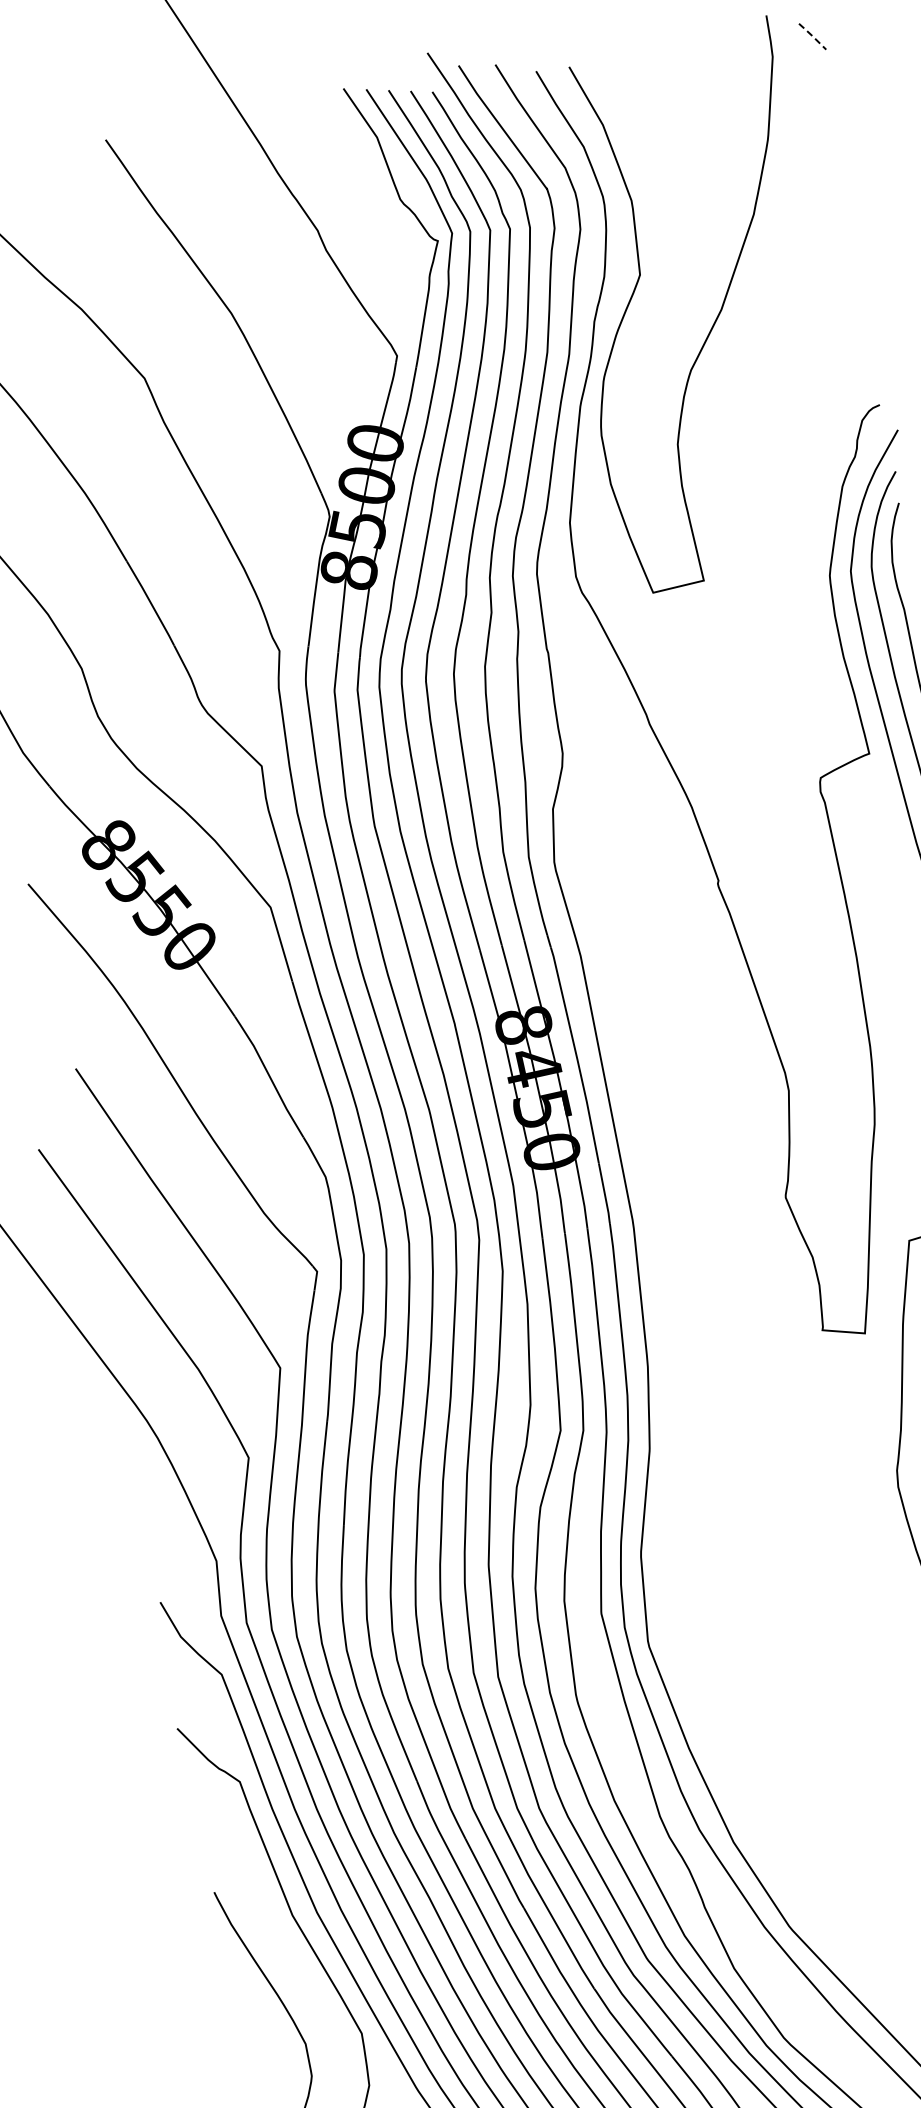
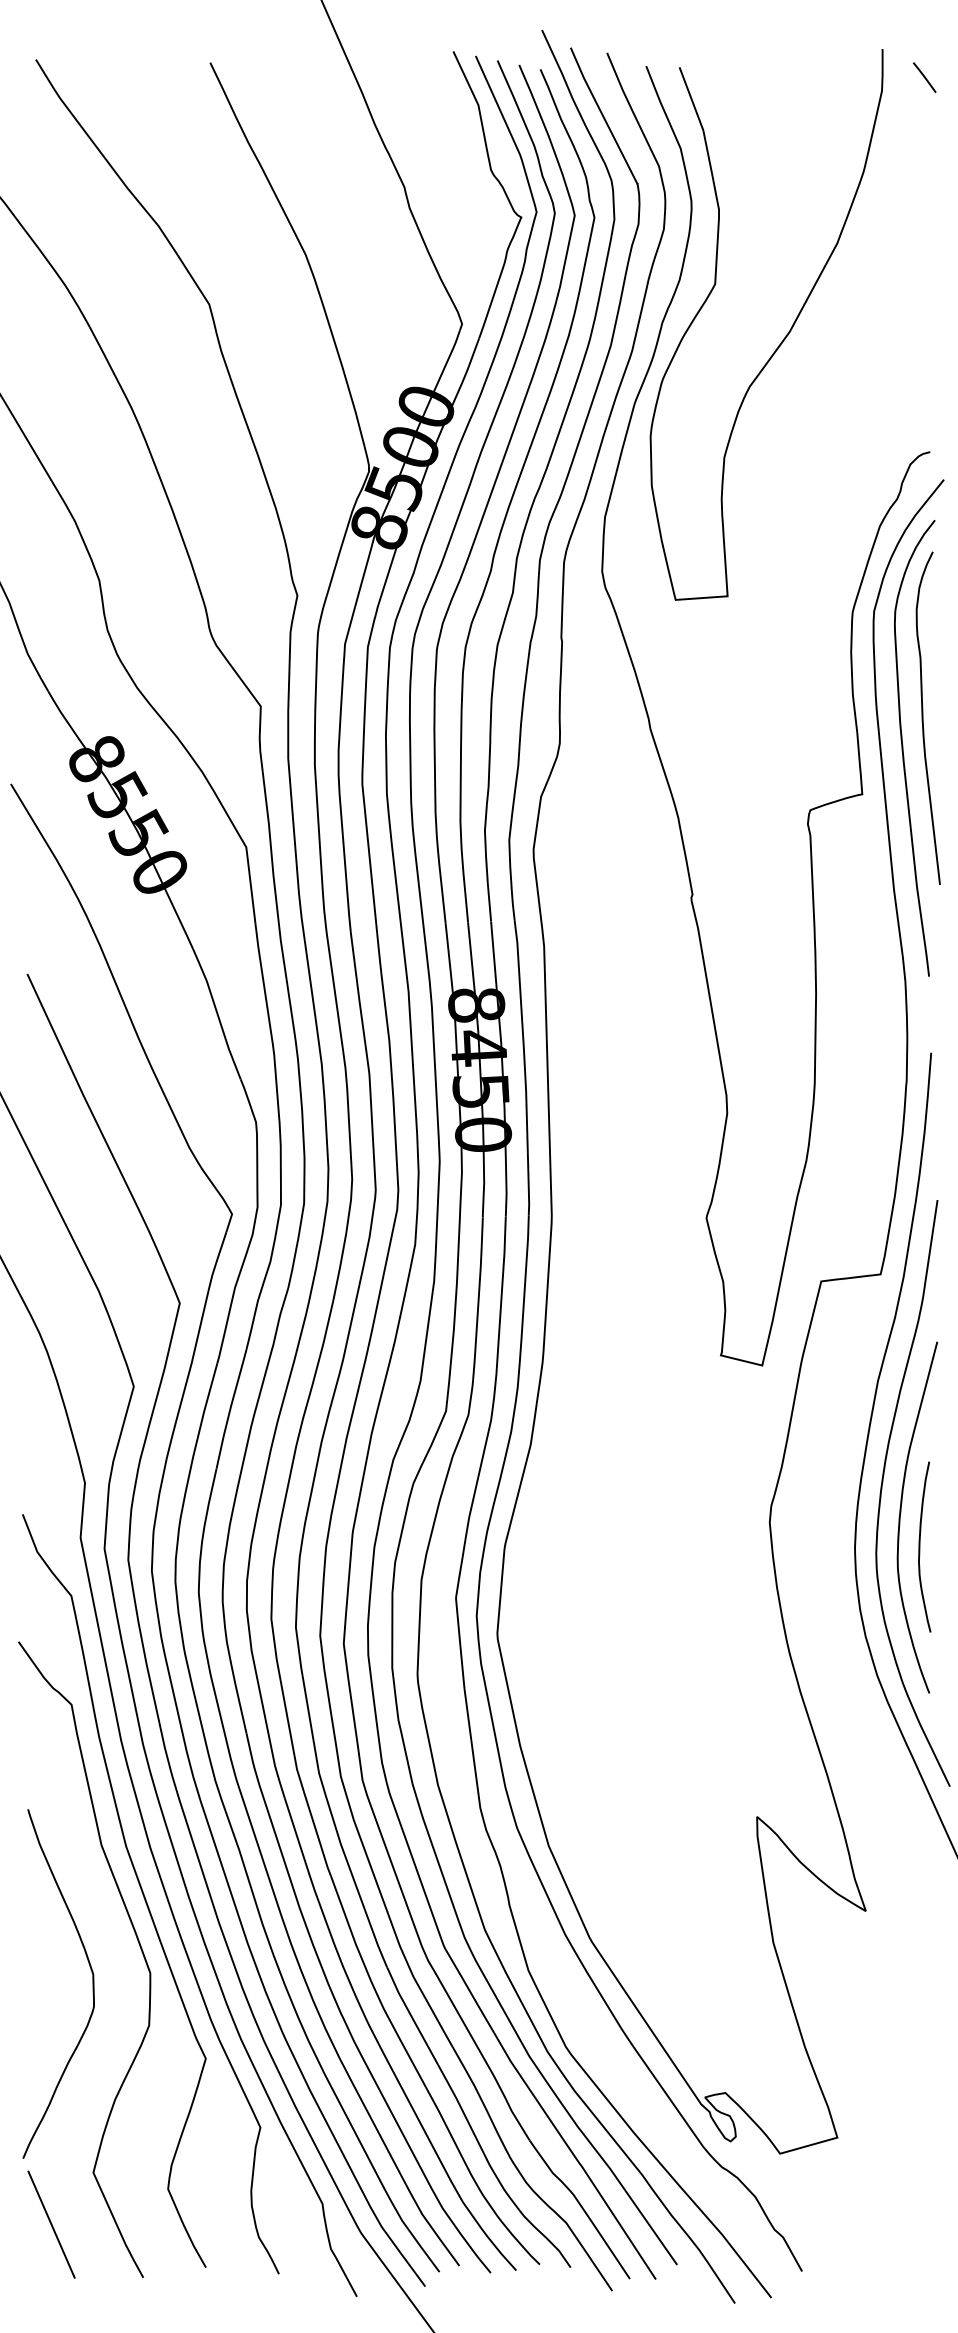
line: (812, 36) -> (924, 77), dashed -> solid

